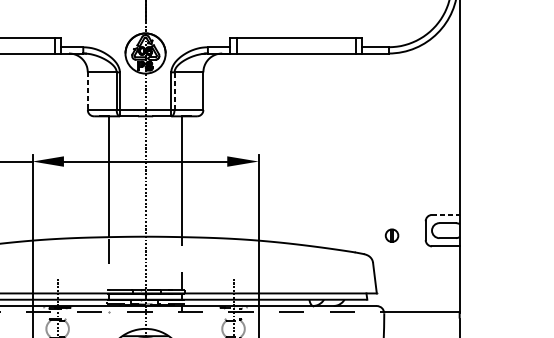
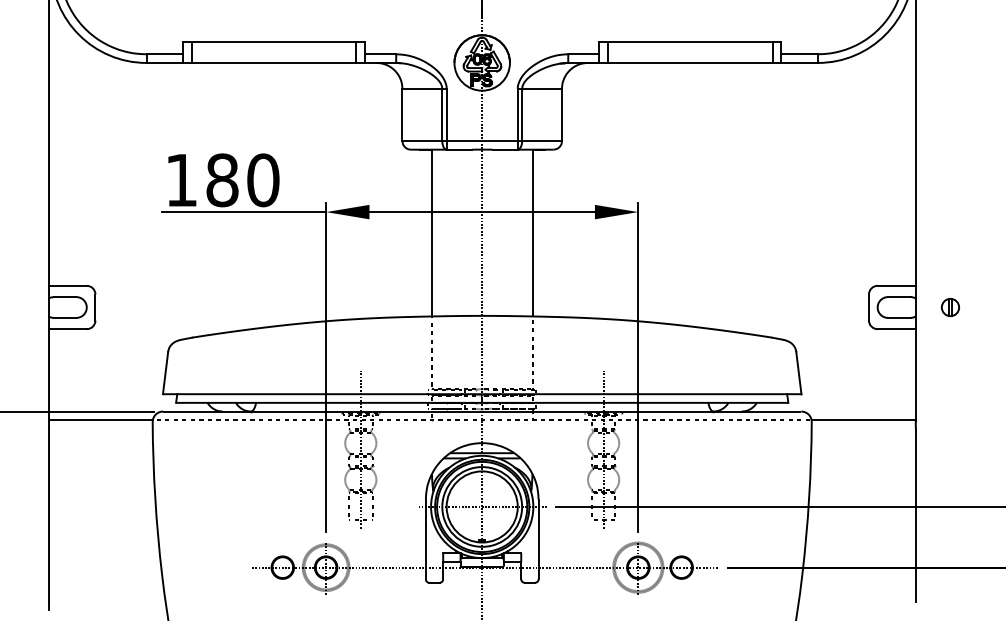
line: (174, 90) -> (522, 114), dashed -> solid
line: (87, 91) -> (402, 115), dashed -> solid
line: (446, 214) -> (897, 285), dashed -> solid
part: (392, 235) -> (950, 307), moved

